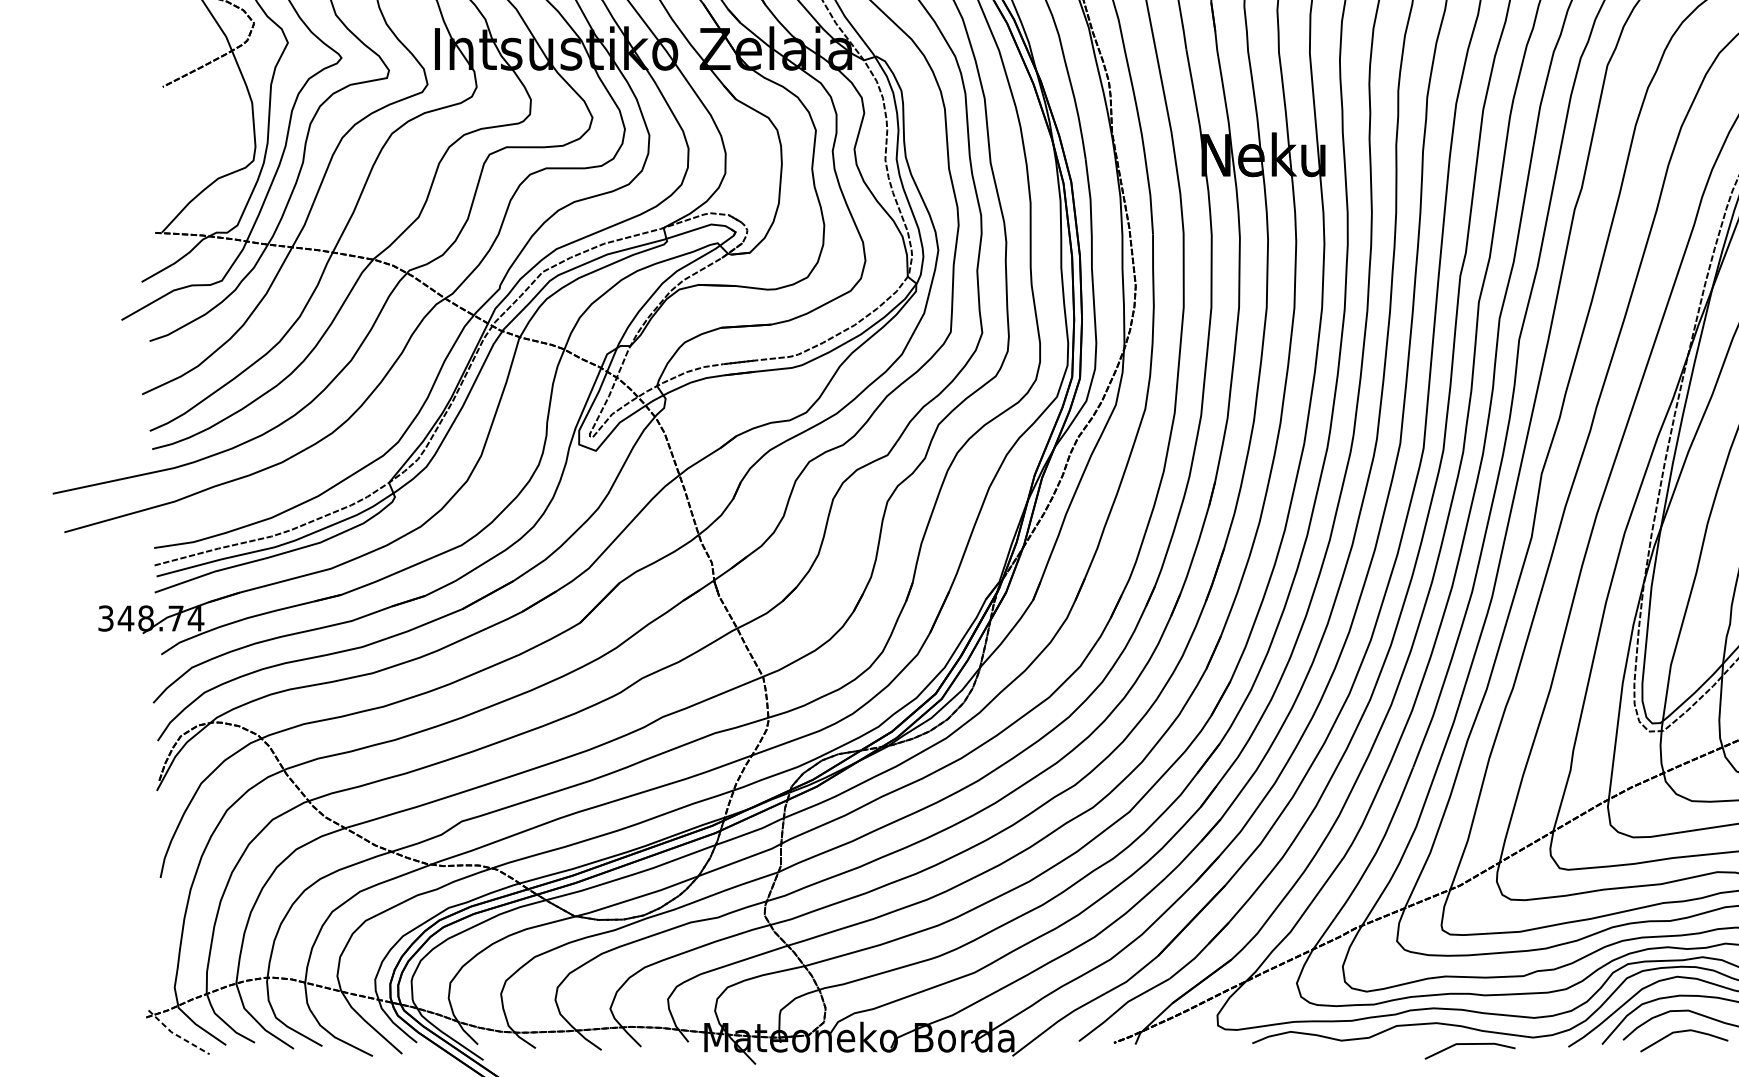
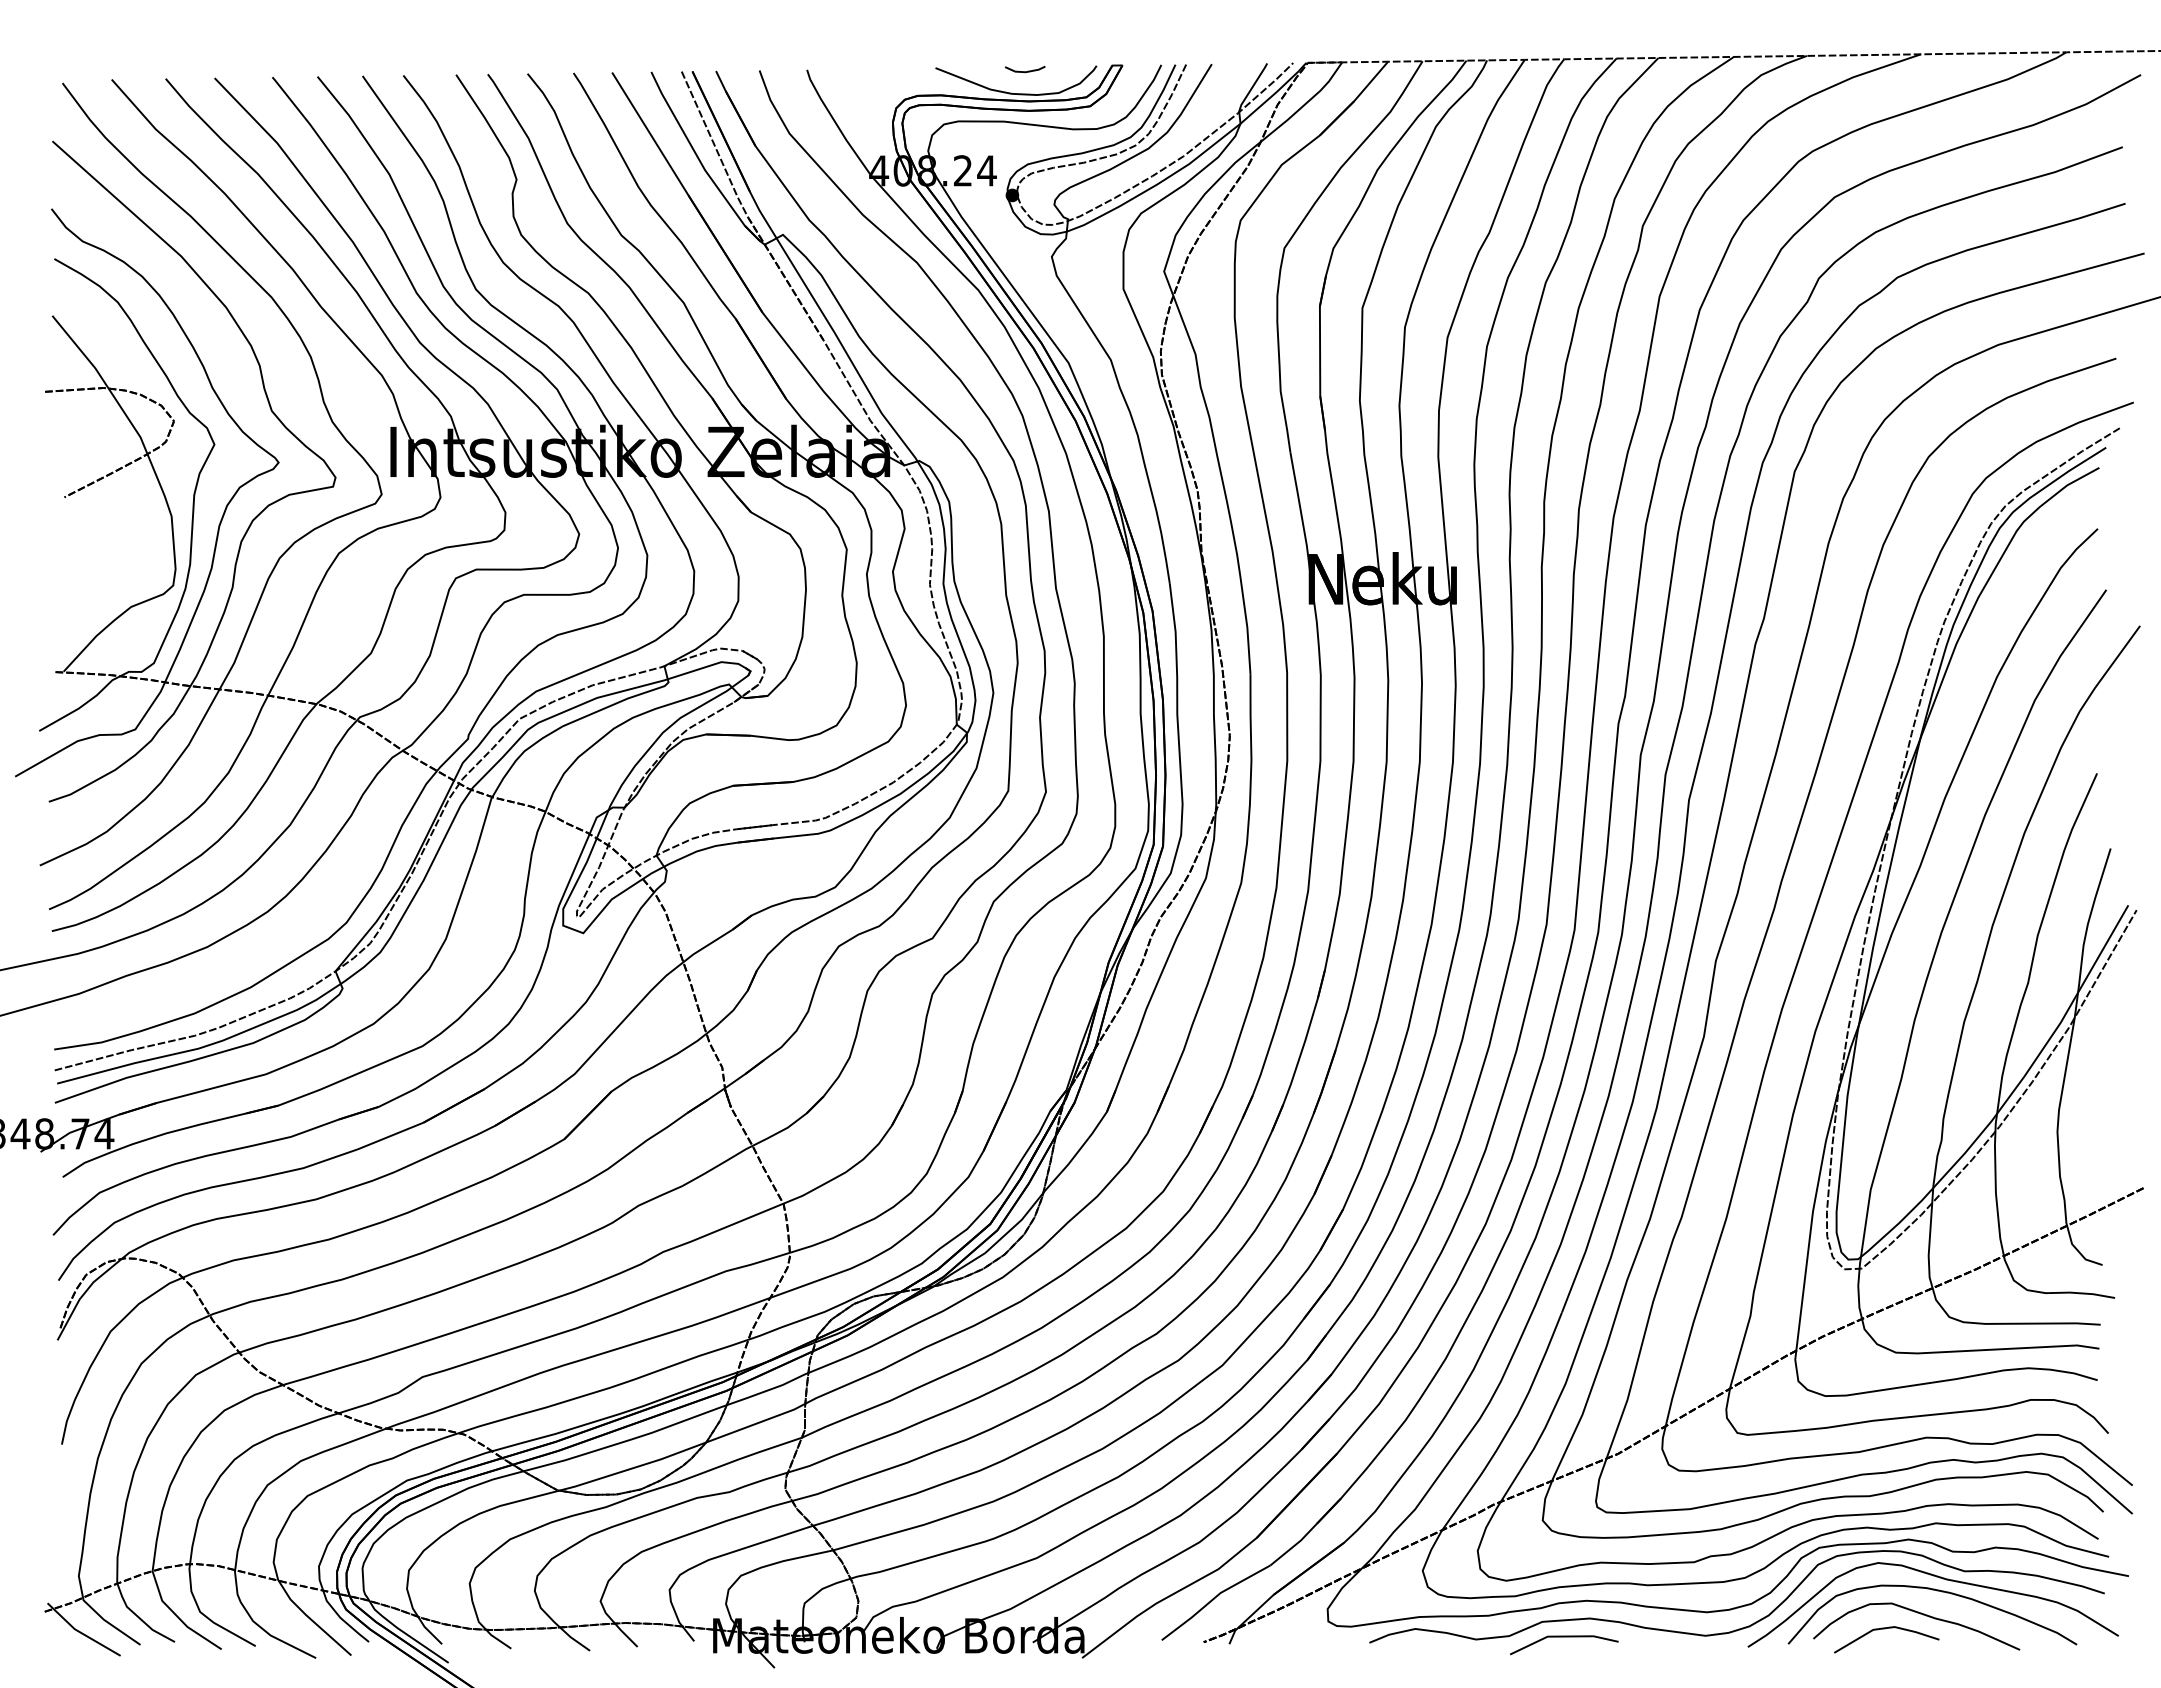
line: (176, 1035) -> (81, 1633), dashed -> solid
line: (1470, 1044) -> (1564, 1637), moved

